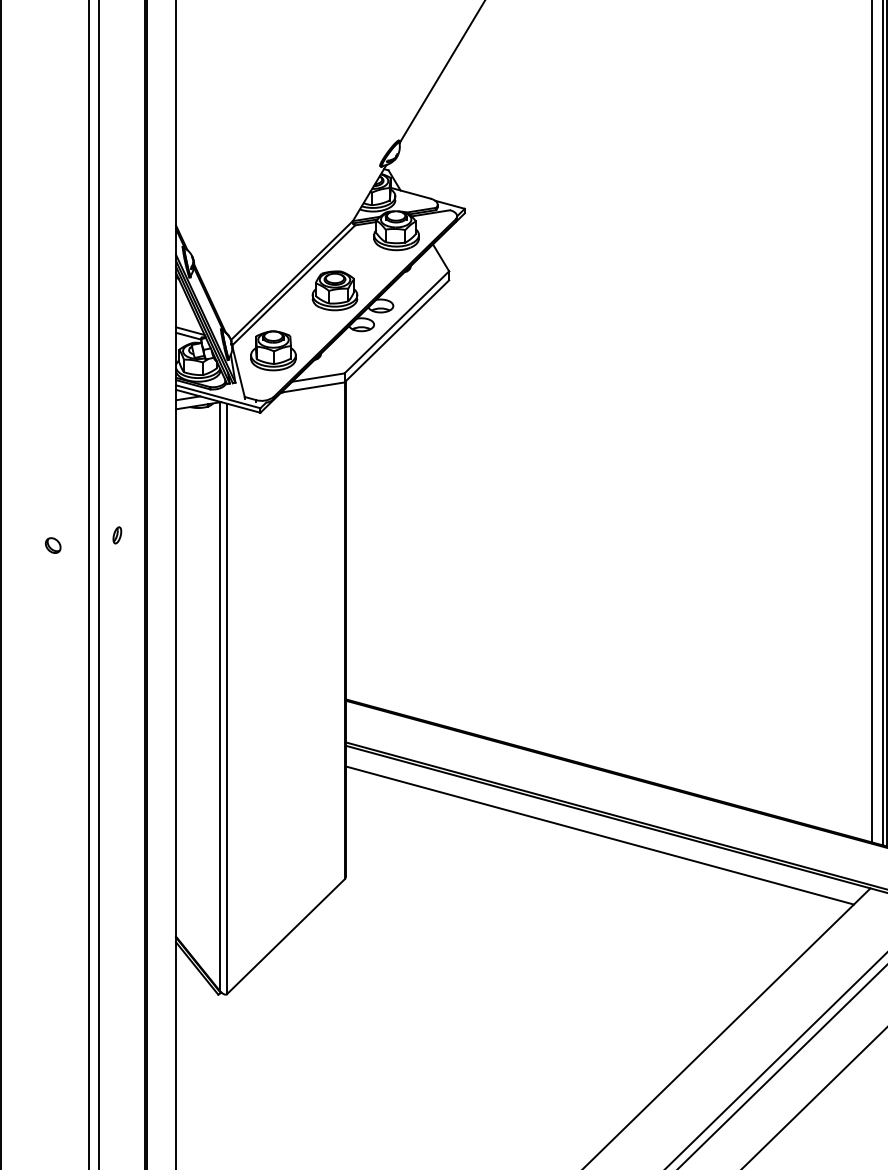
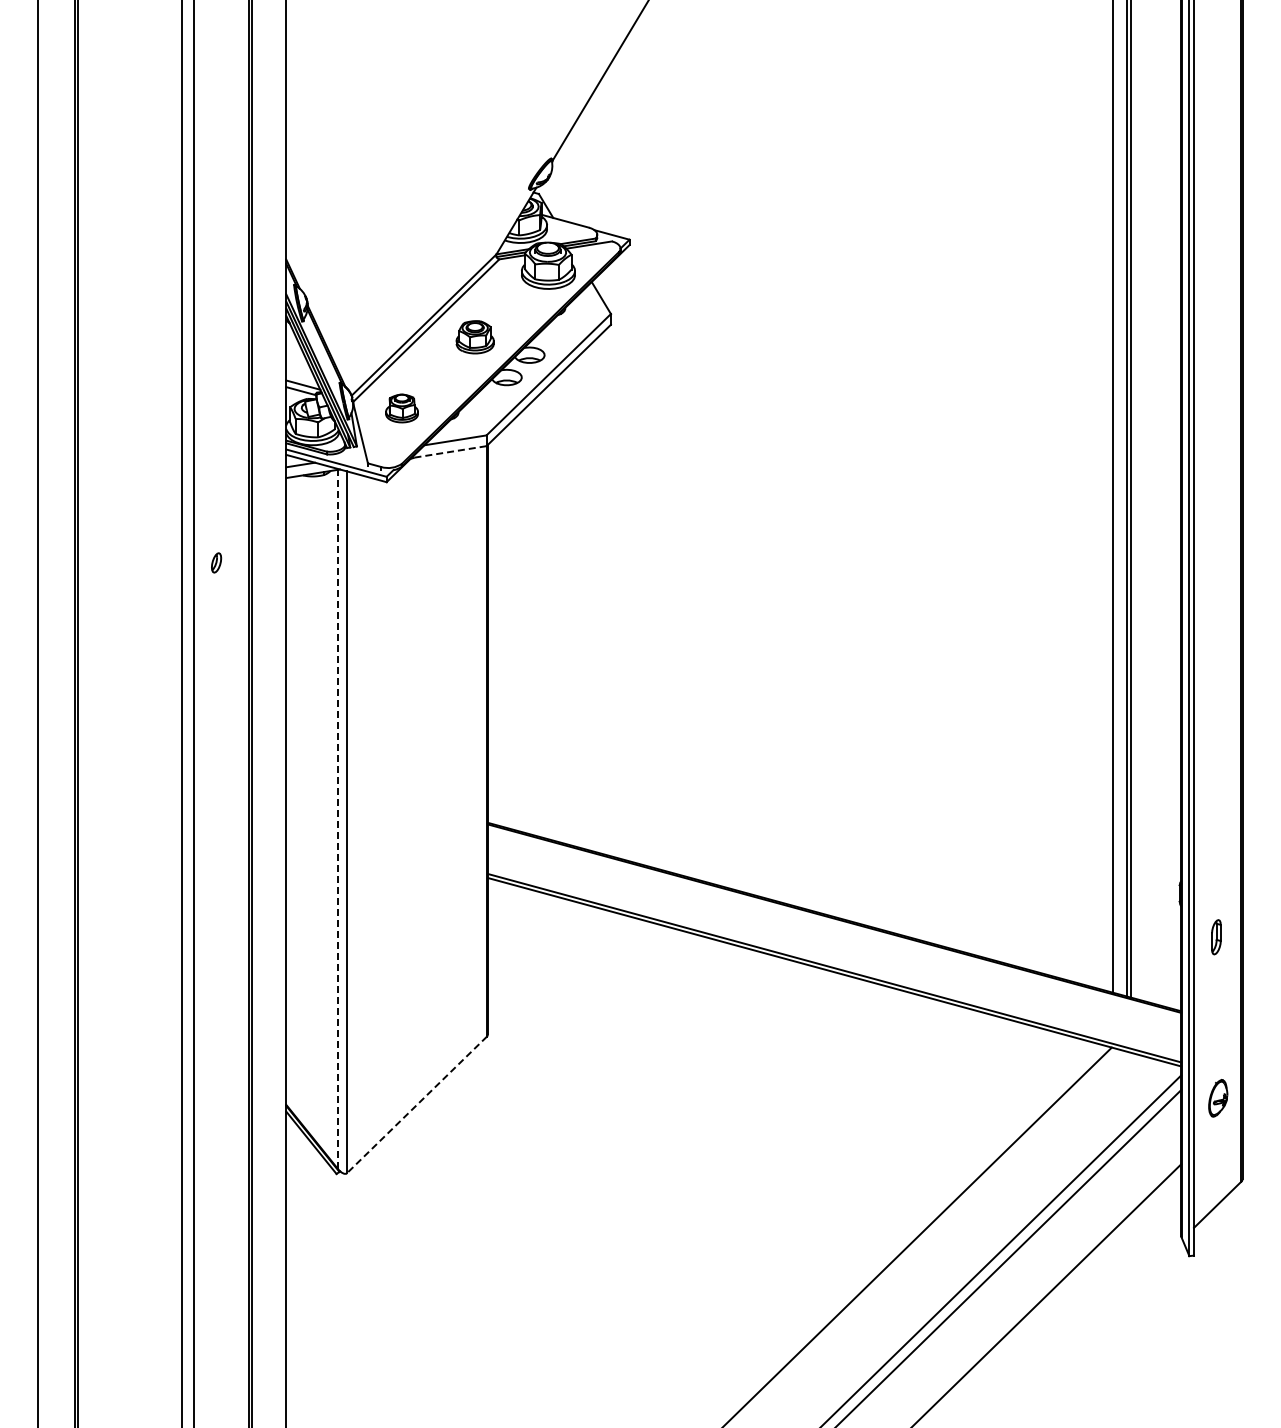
part: (334, 291) -> (474, 337), size x0.7
part: (272, 350) -> (401, 408), size x0.6
line: (312, 387) -> (448, 452), solid -> dashed
part: (117, 535) -> (216, 562), moved
part: (52, 545) -> (139, 639), removed
line: (219, 696) -> (338, 819), solid -> dashed
line: (599, 835) -> (789, 984), removed
line: (286, 936) -> (417, 1104), solid -> dashed

